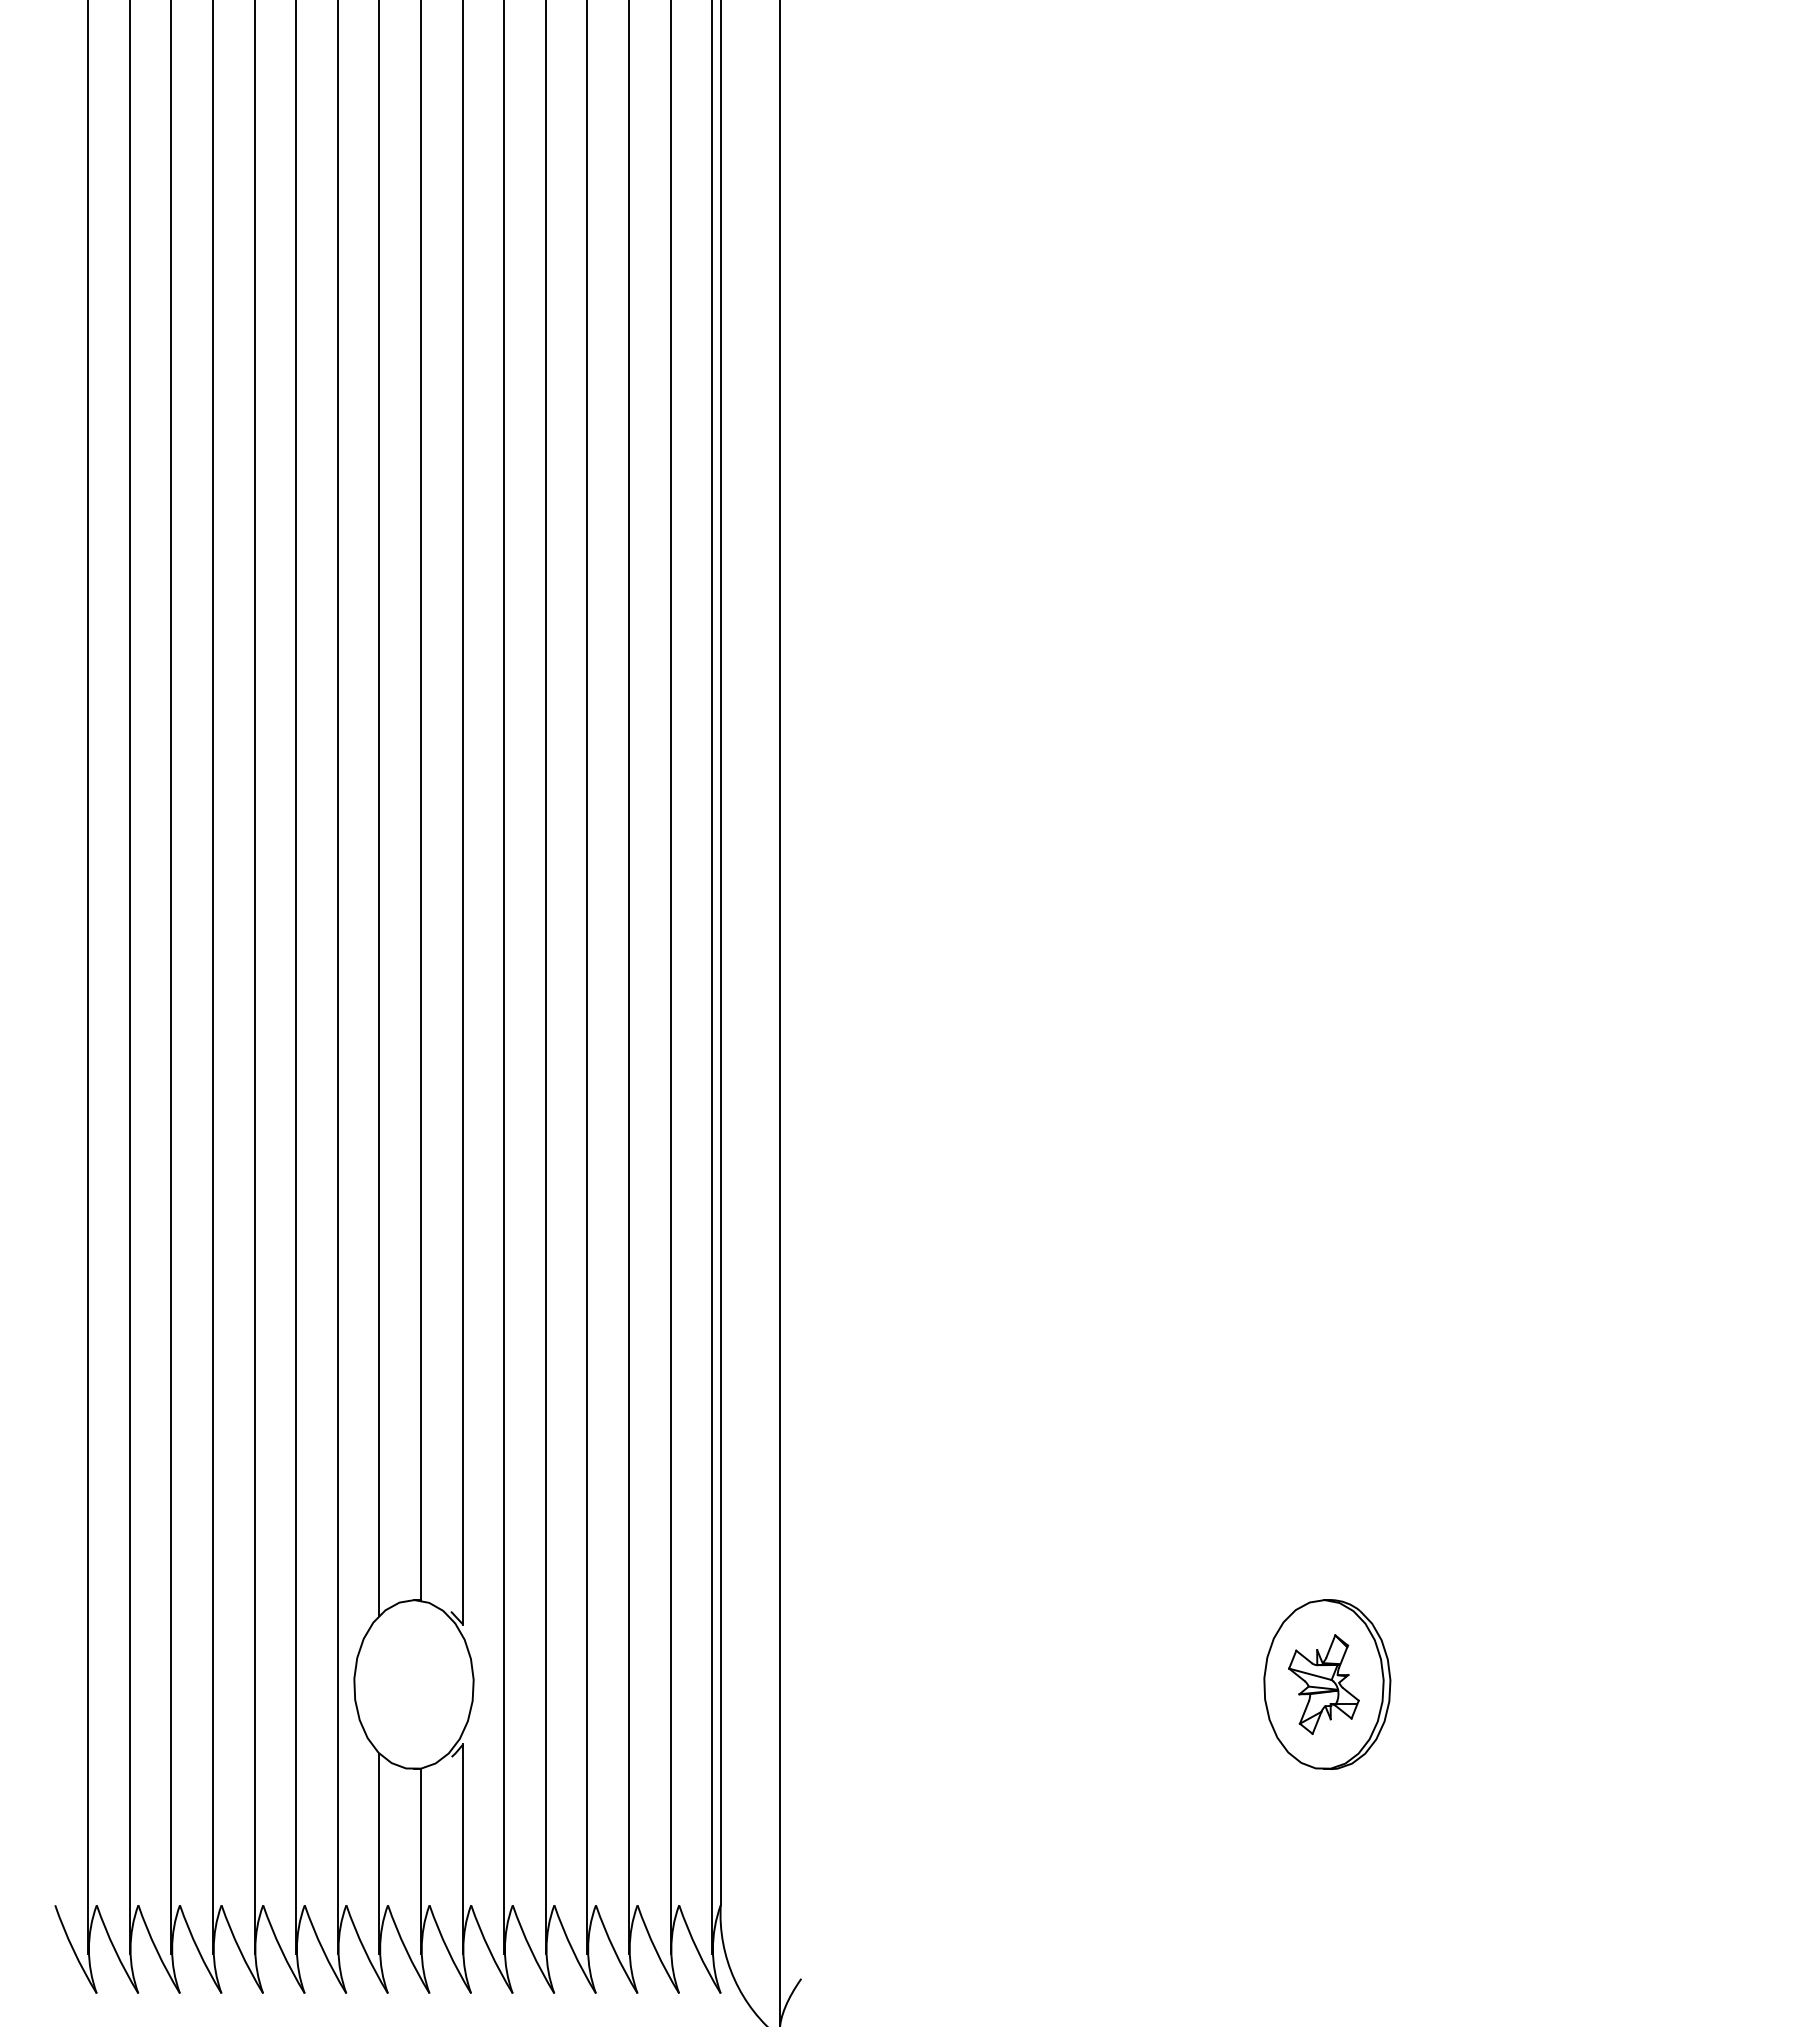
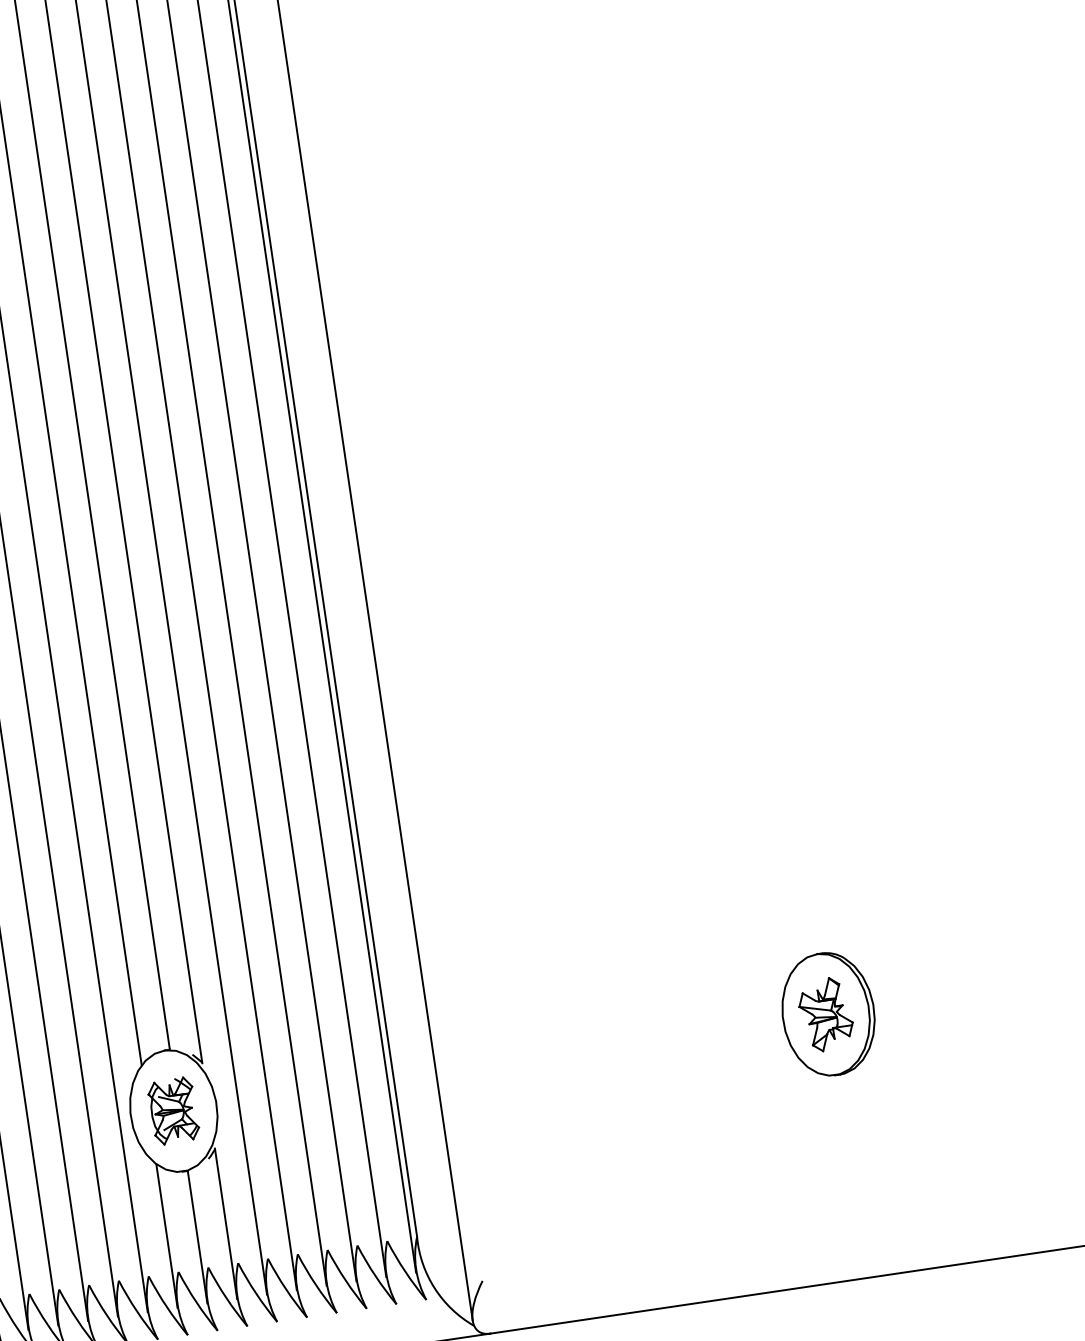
part: (413, 1684) -> (173, 1111), added

